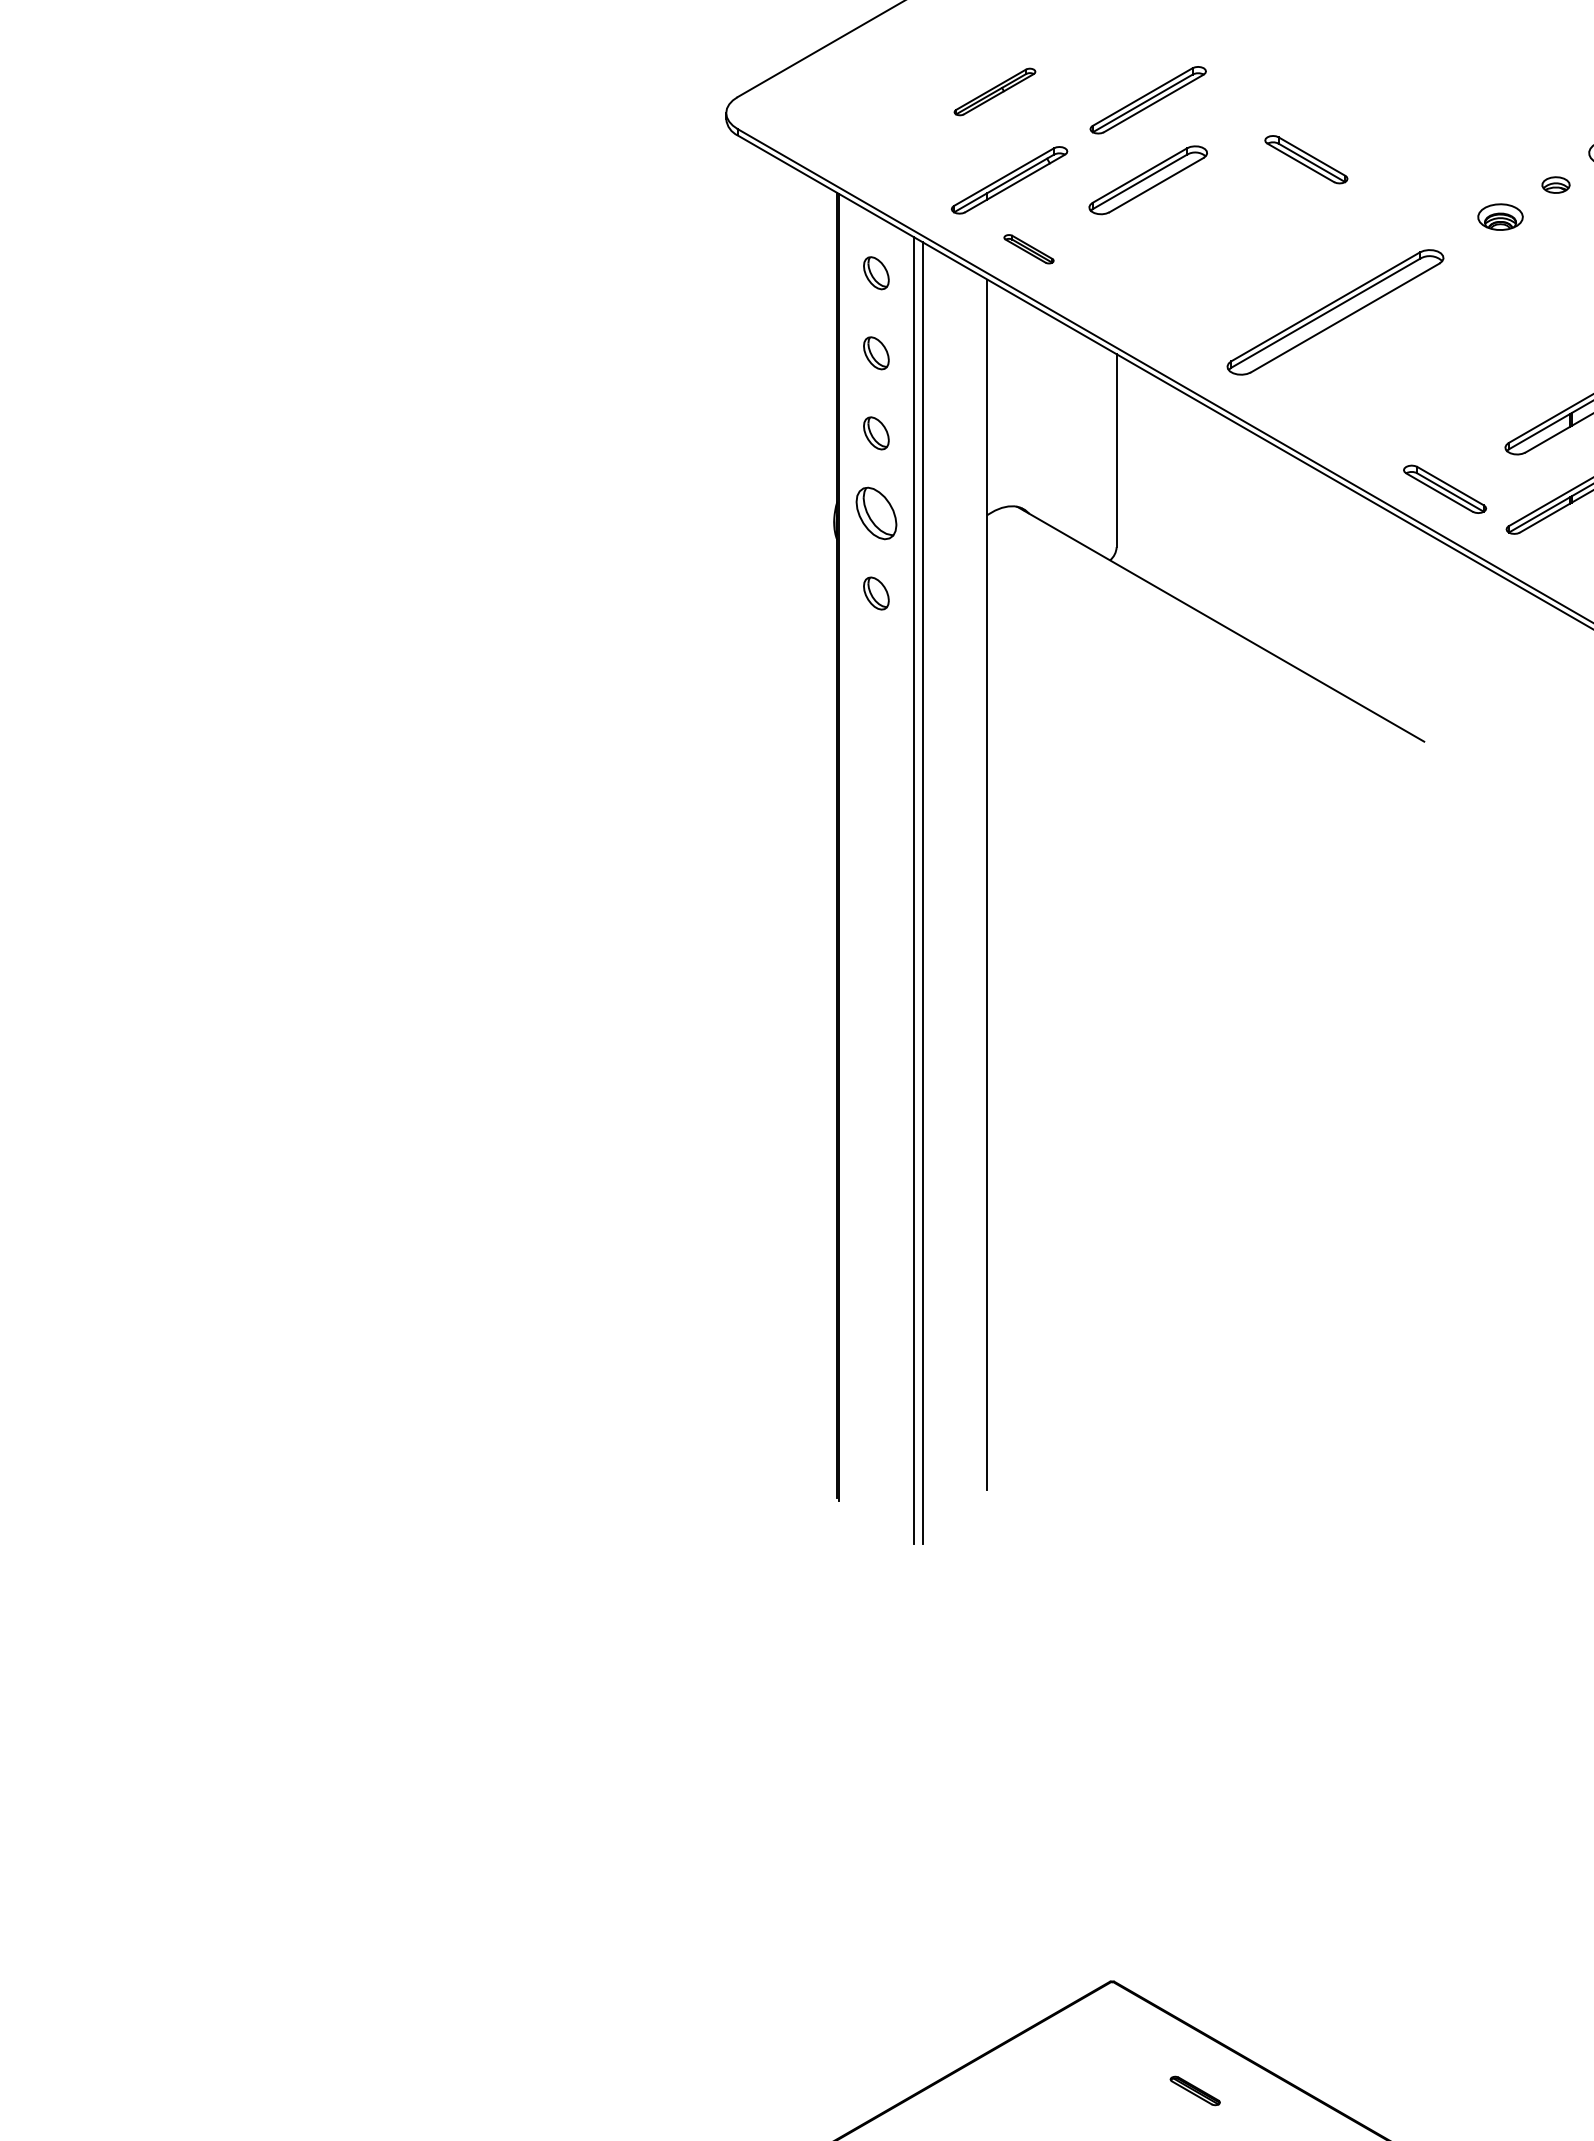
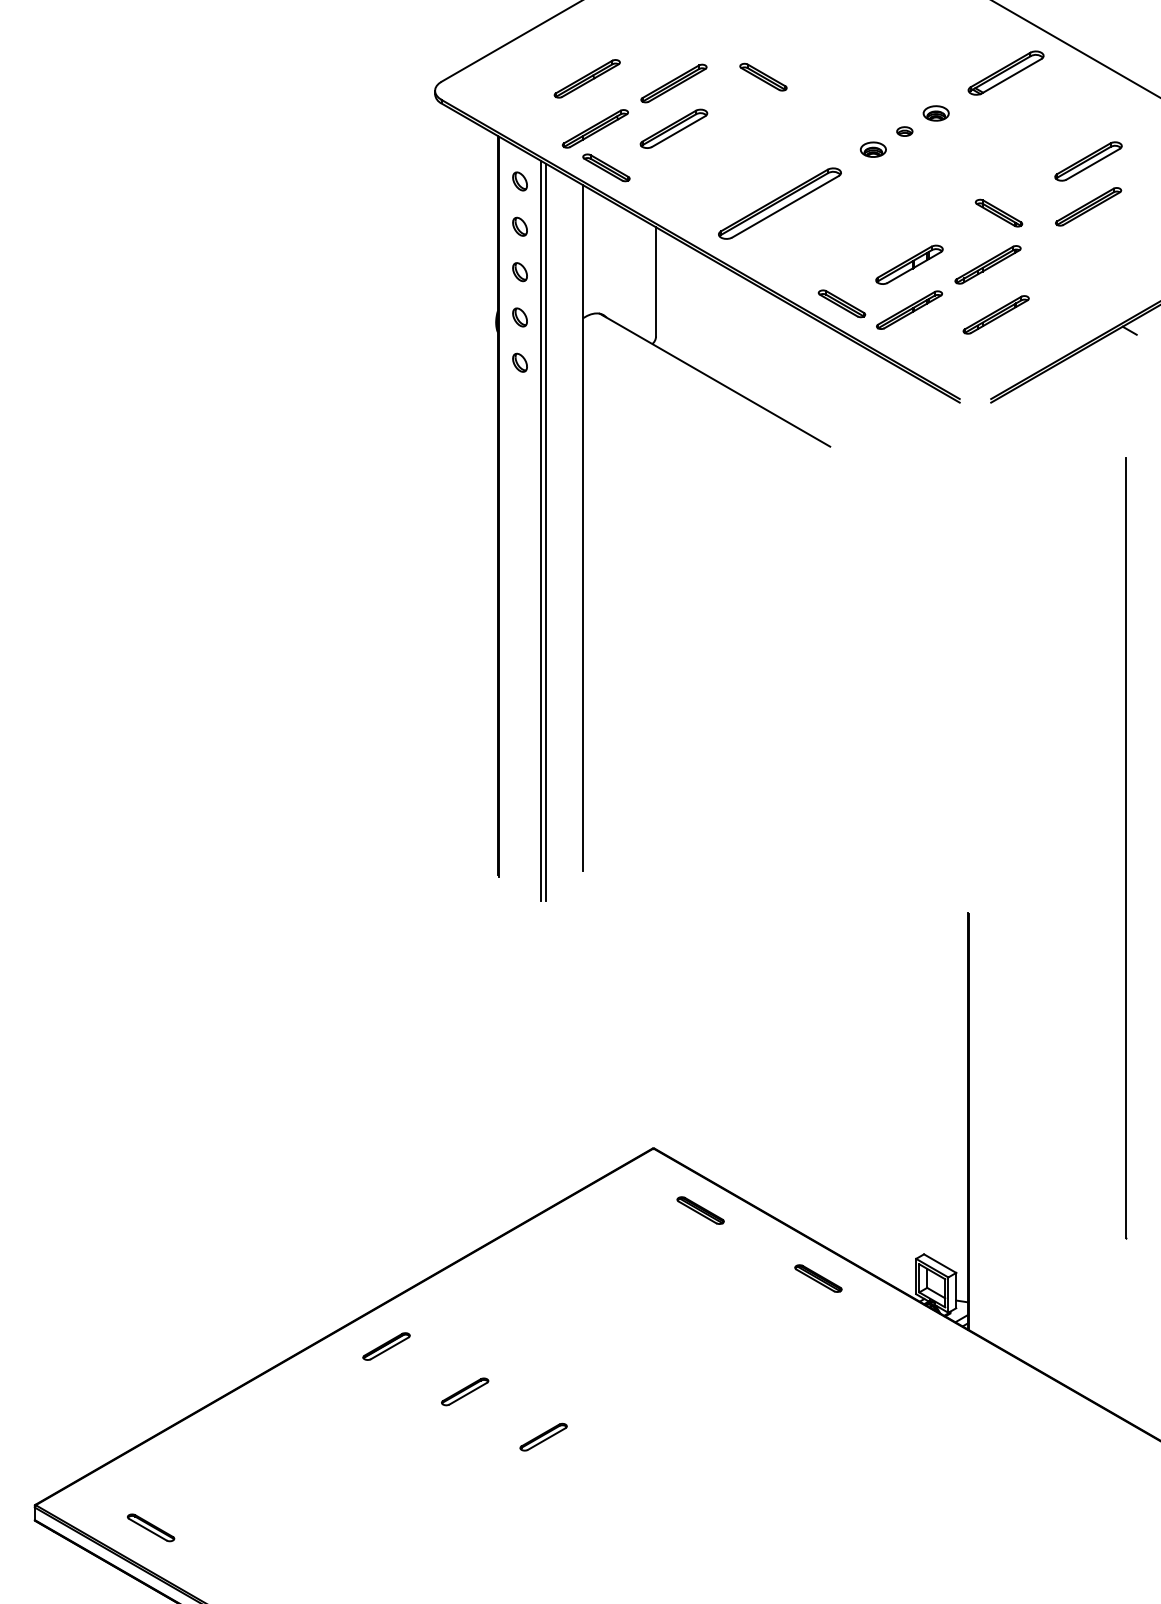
part: (993, 91) -> (586, 78), size x1.43
part: (1306, 158) -> (763, 76), moved
part: (1029, 248) -> (606, 167), size x1.67
part: (875, 513) -> (519, 317), size x0.62
part: (1195, 2090) -> (700, 1210), size x1.67

